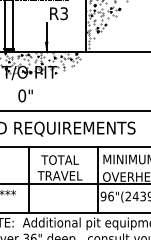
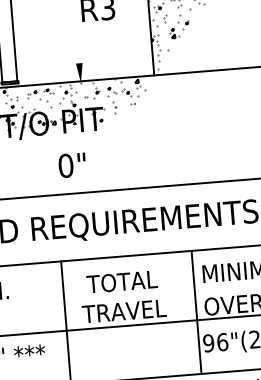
line: (46, 36) -> (78, 53), removed
text: (25, 95) -> (72, 164), moved

